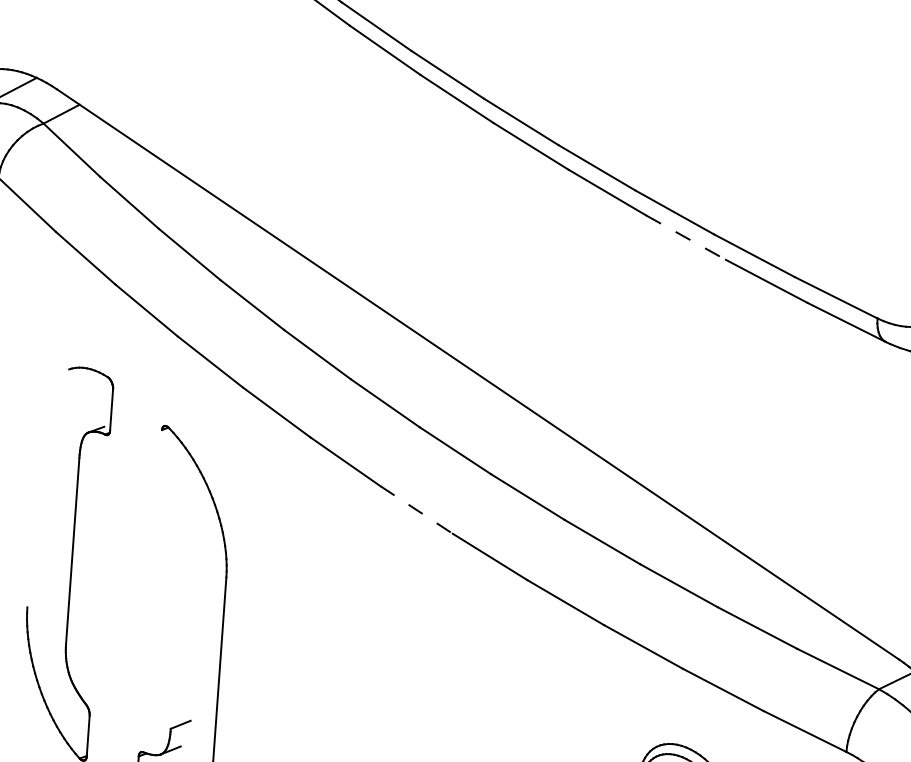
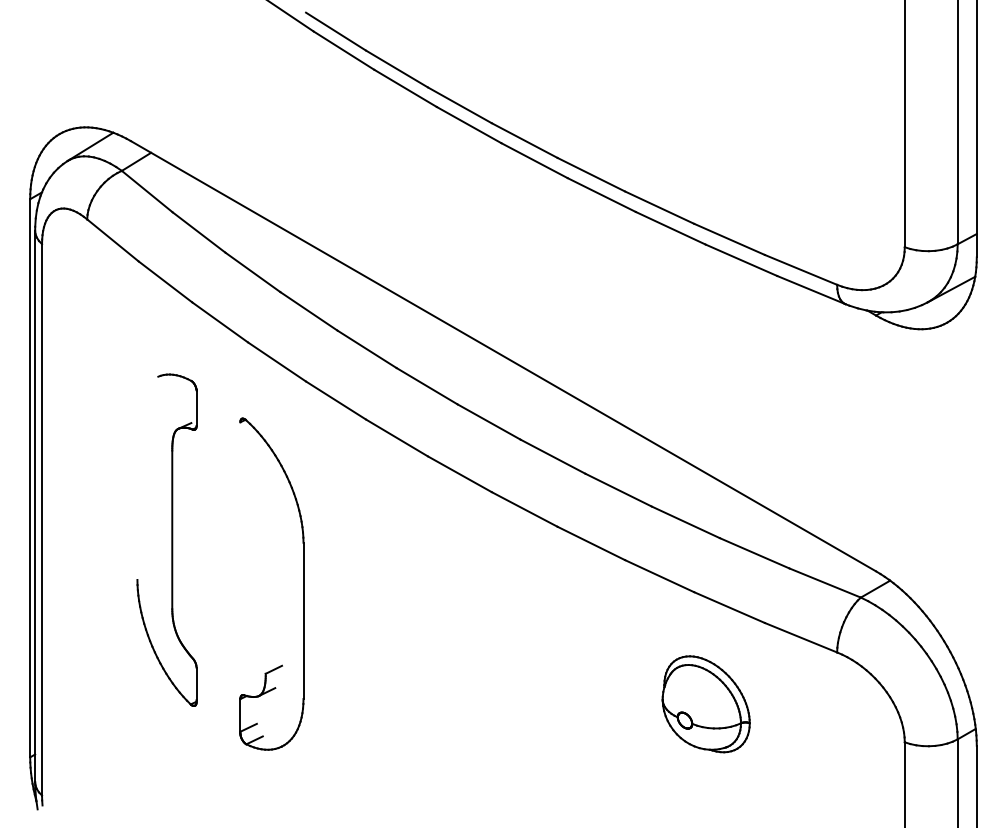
line: (685, 237) -> (670, 228), dashed -> solid
line: (416, 510) -> (459, 474), dashed -> solid

